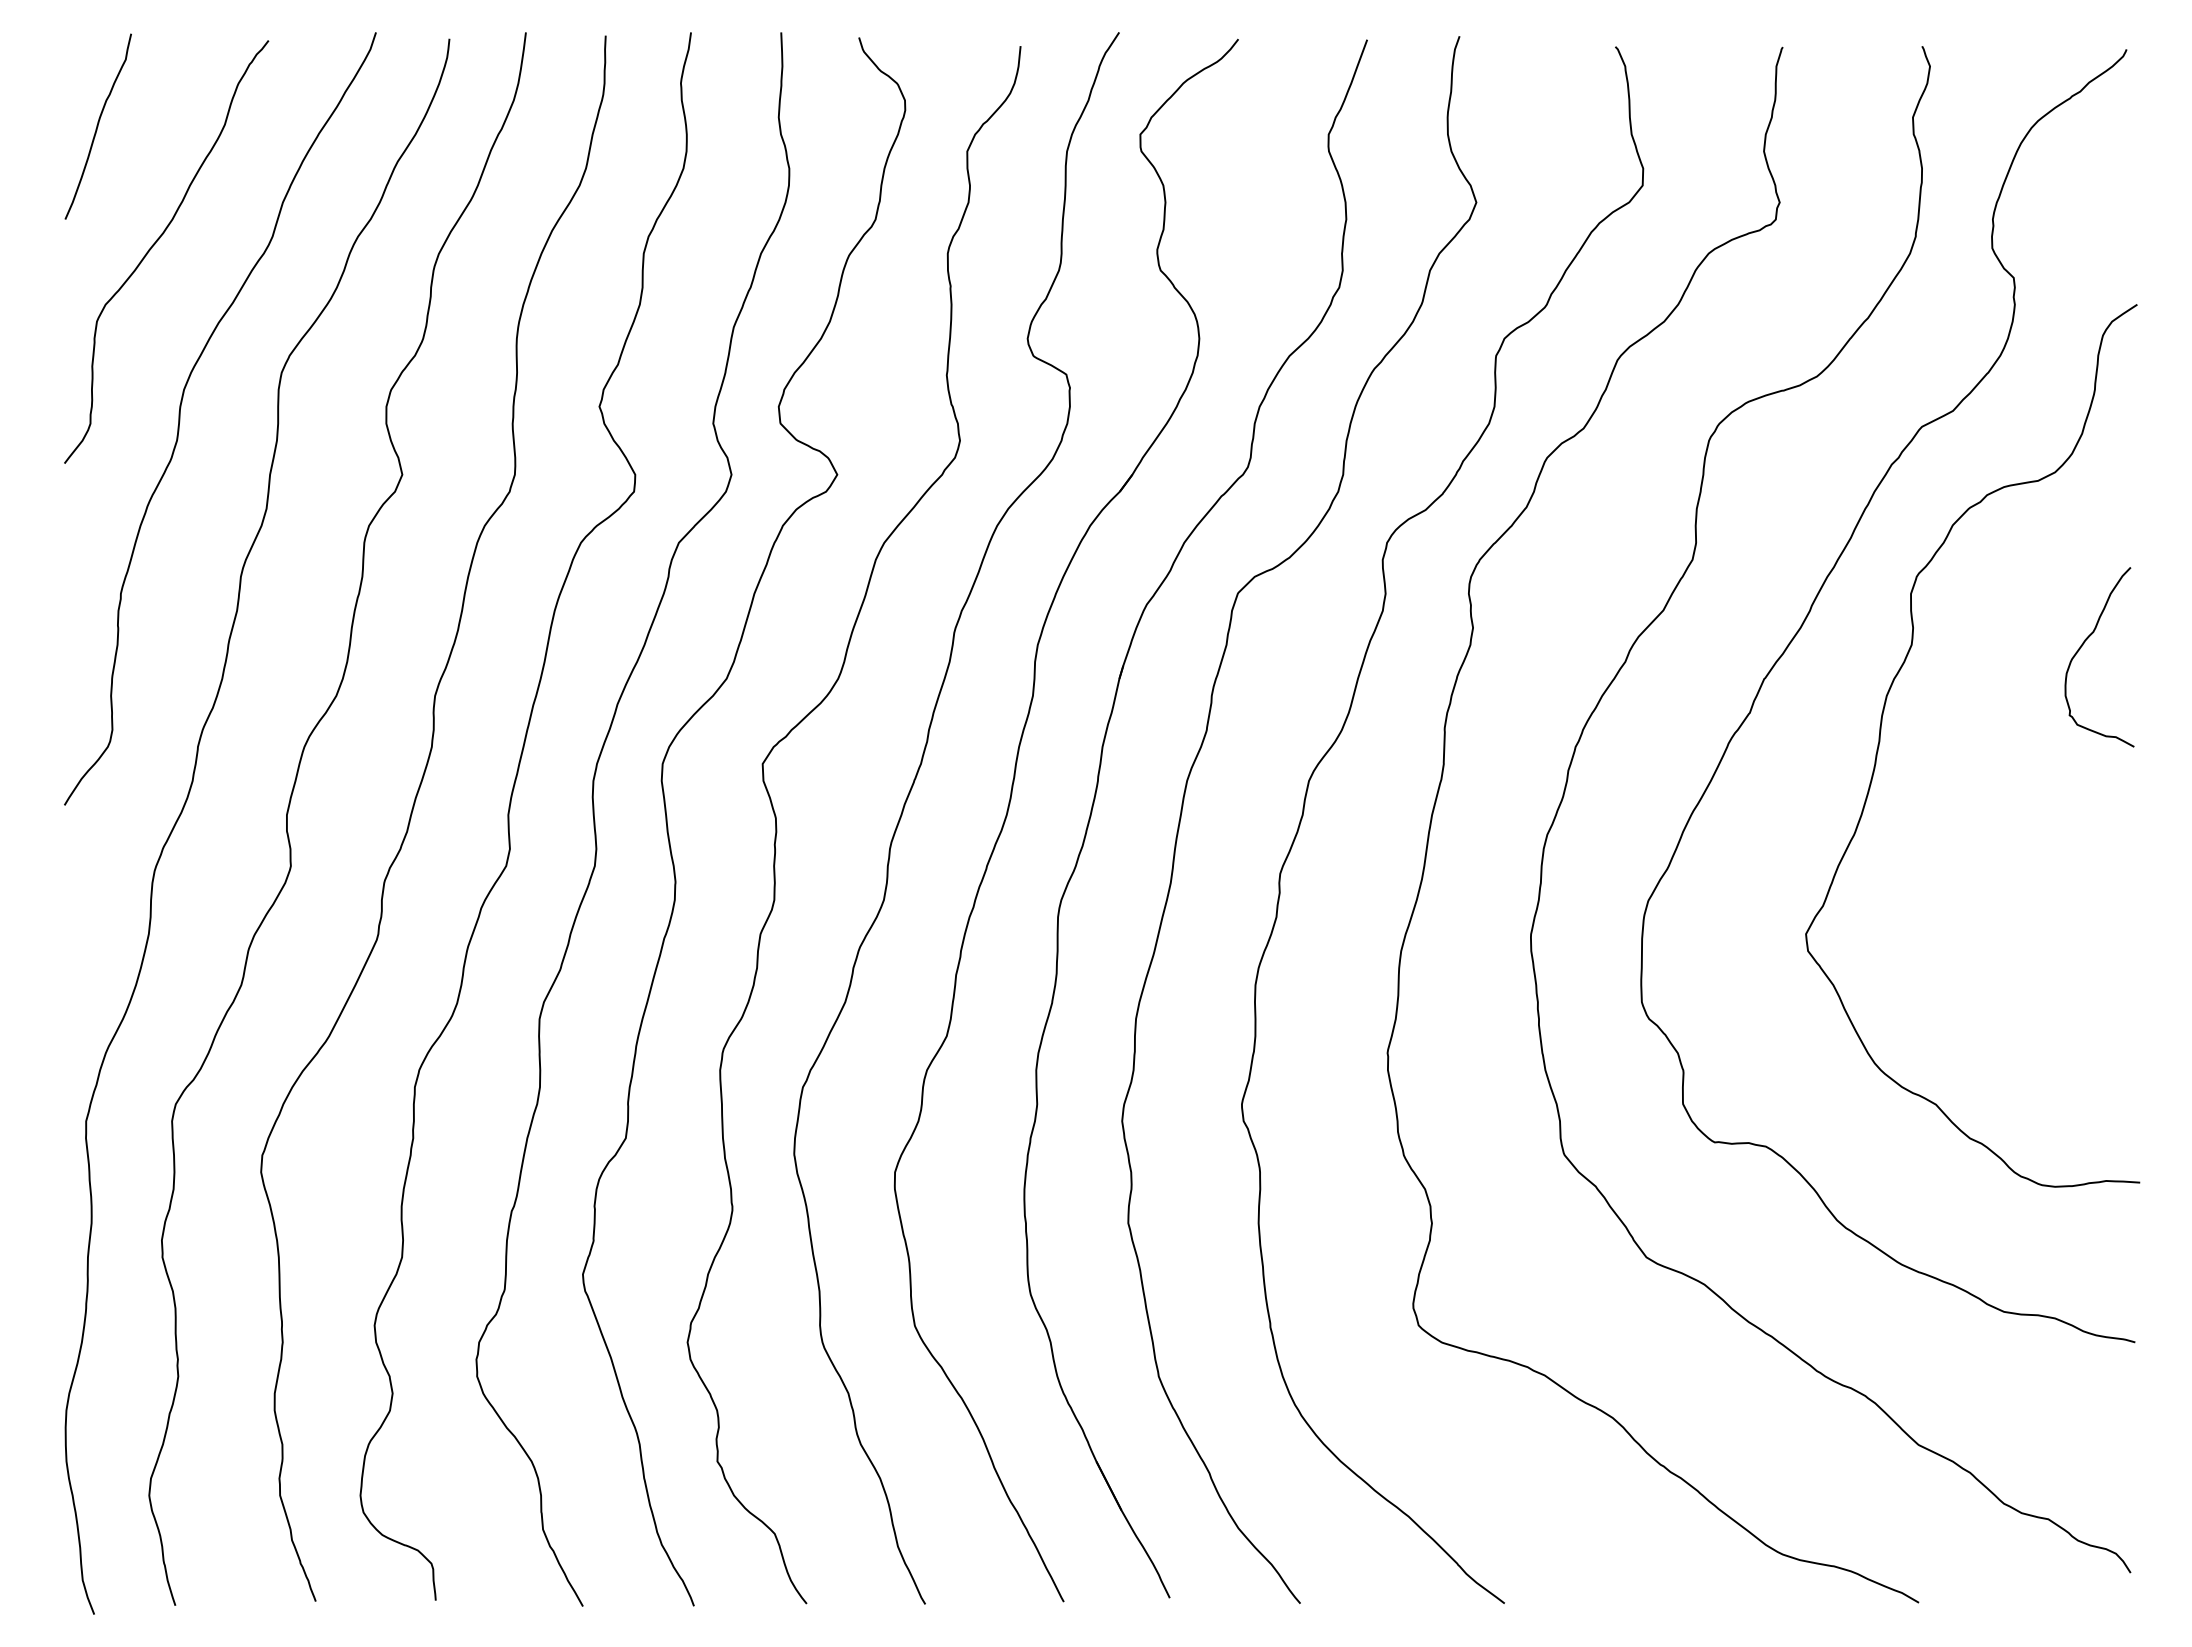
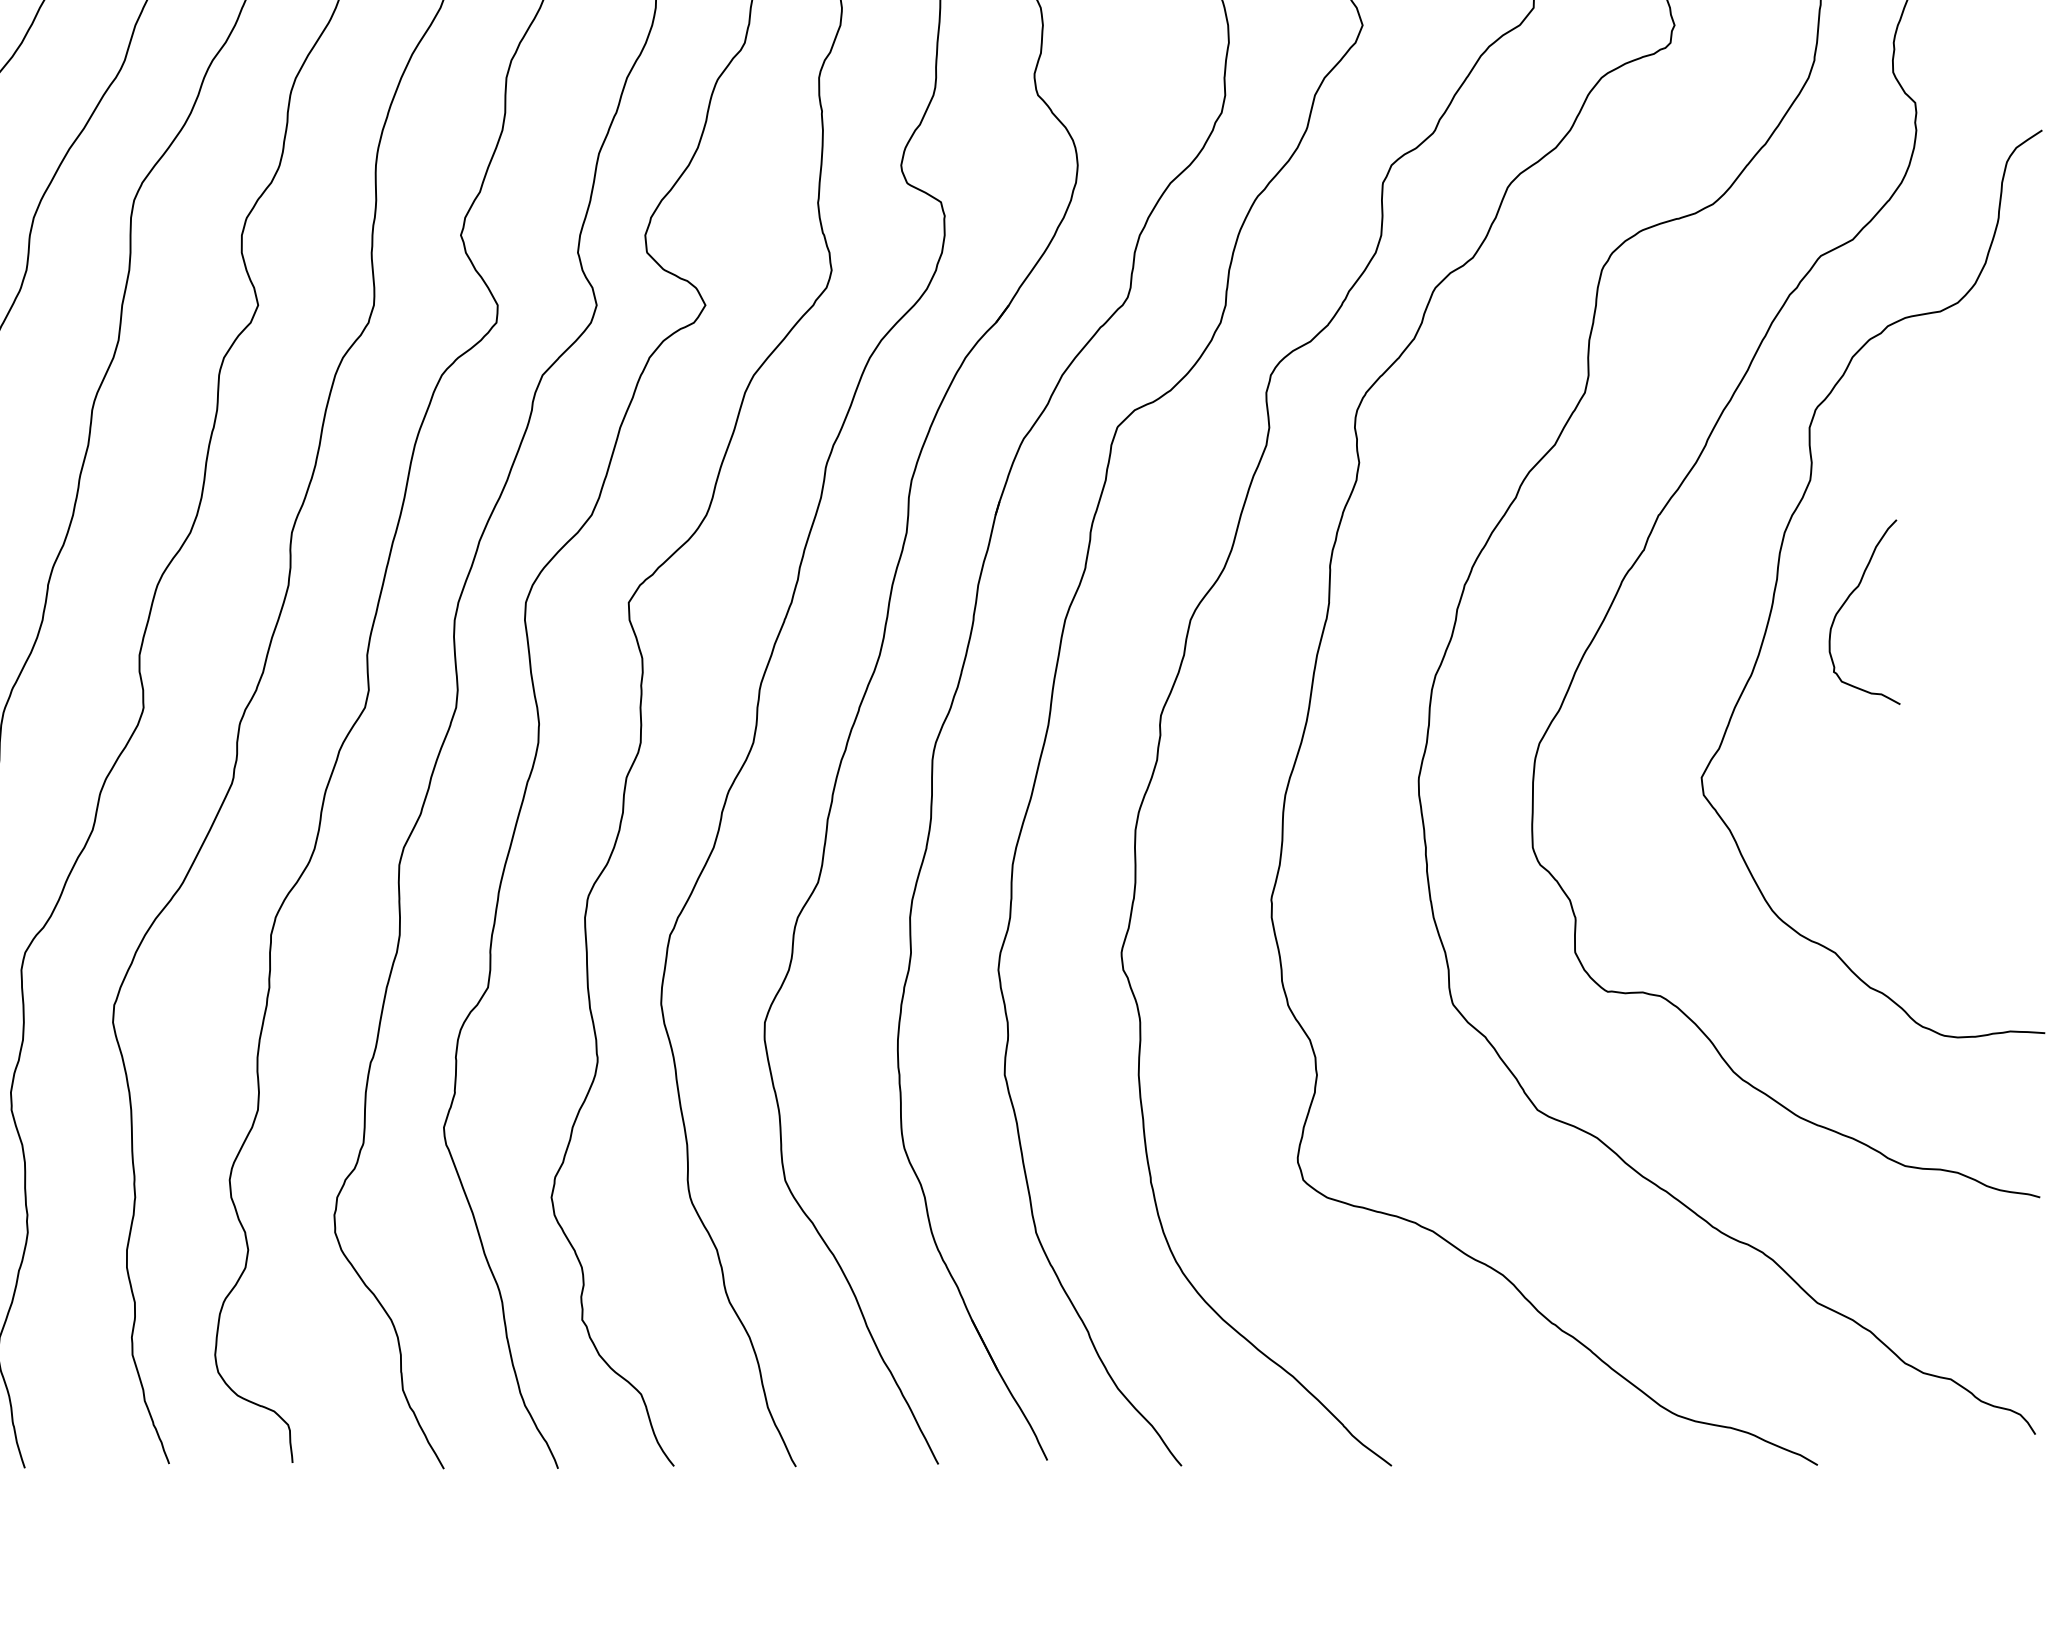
curve: (2083, 645) -> (1848, 600), moved

